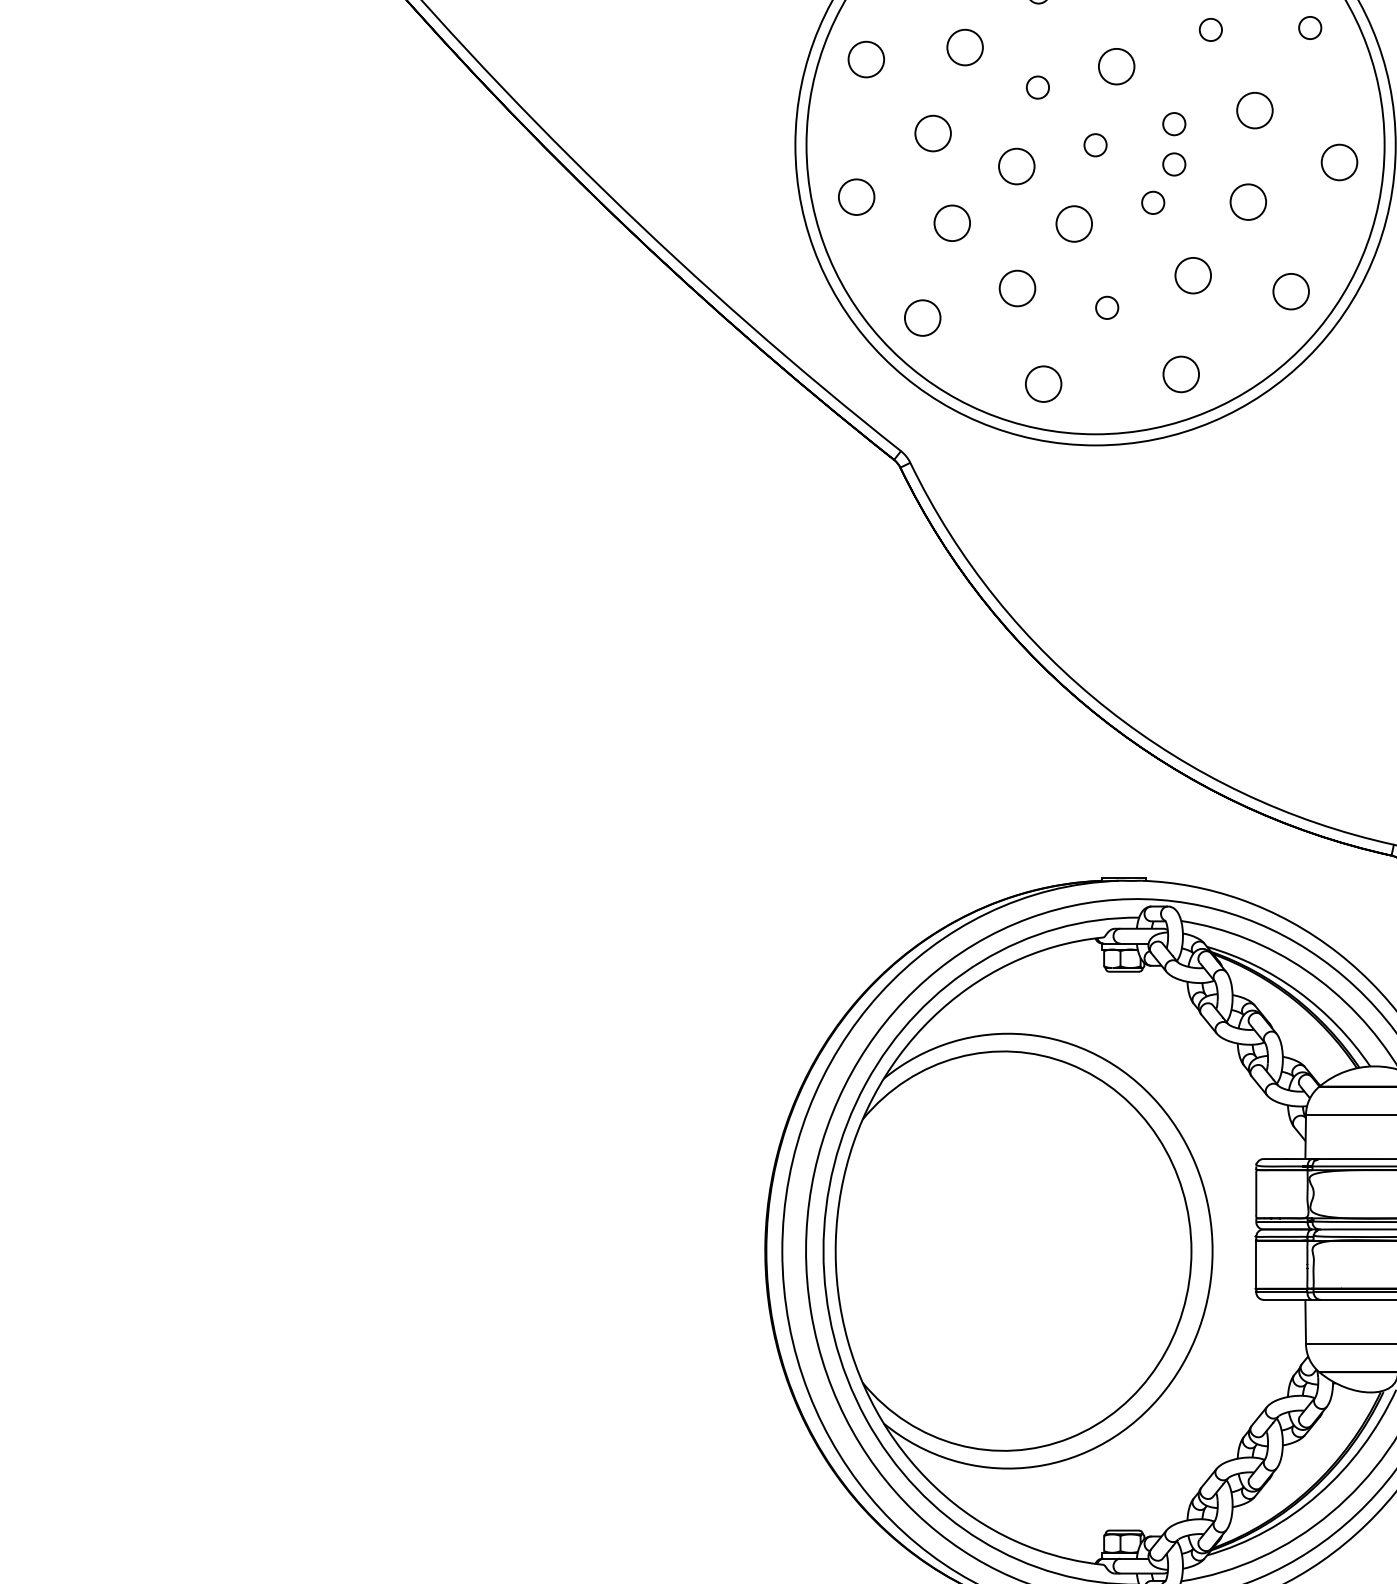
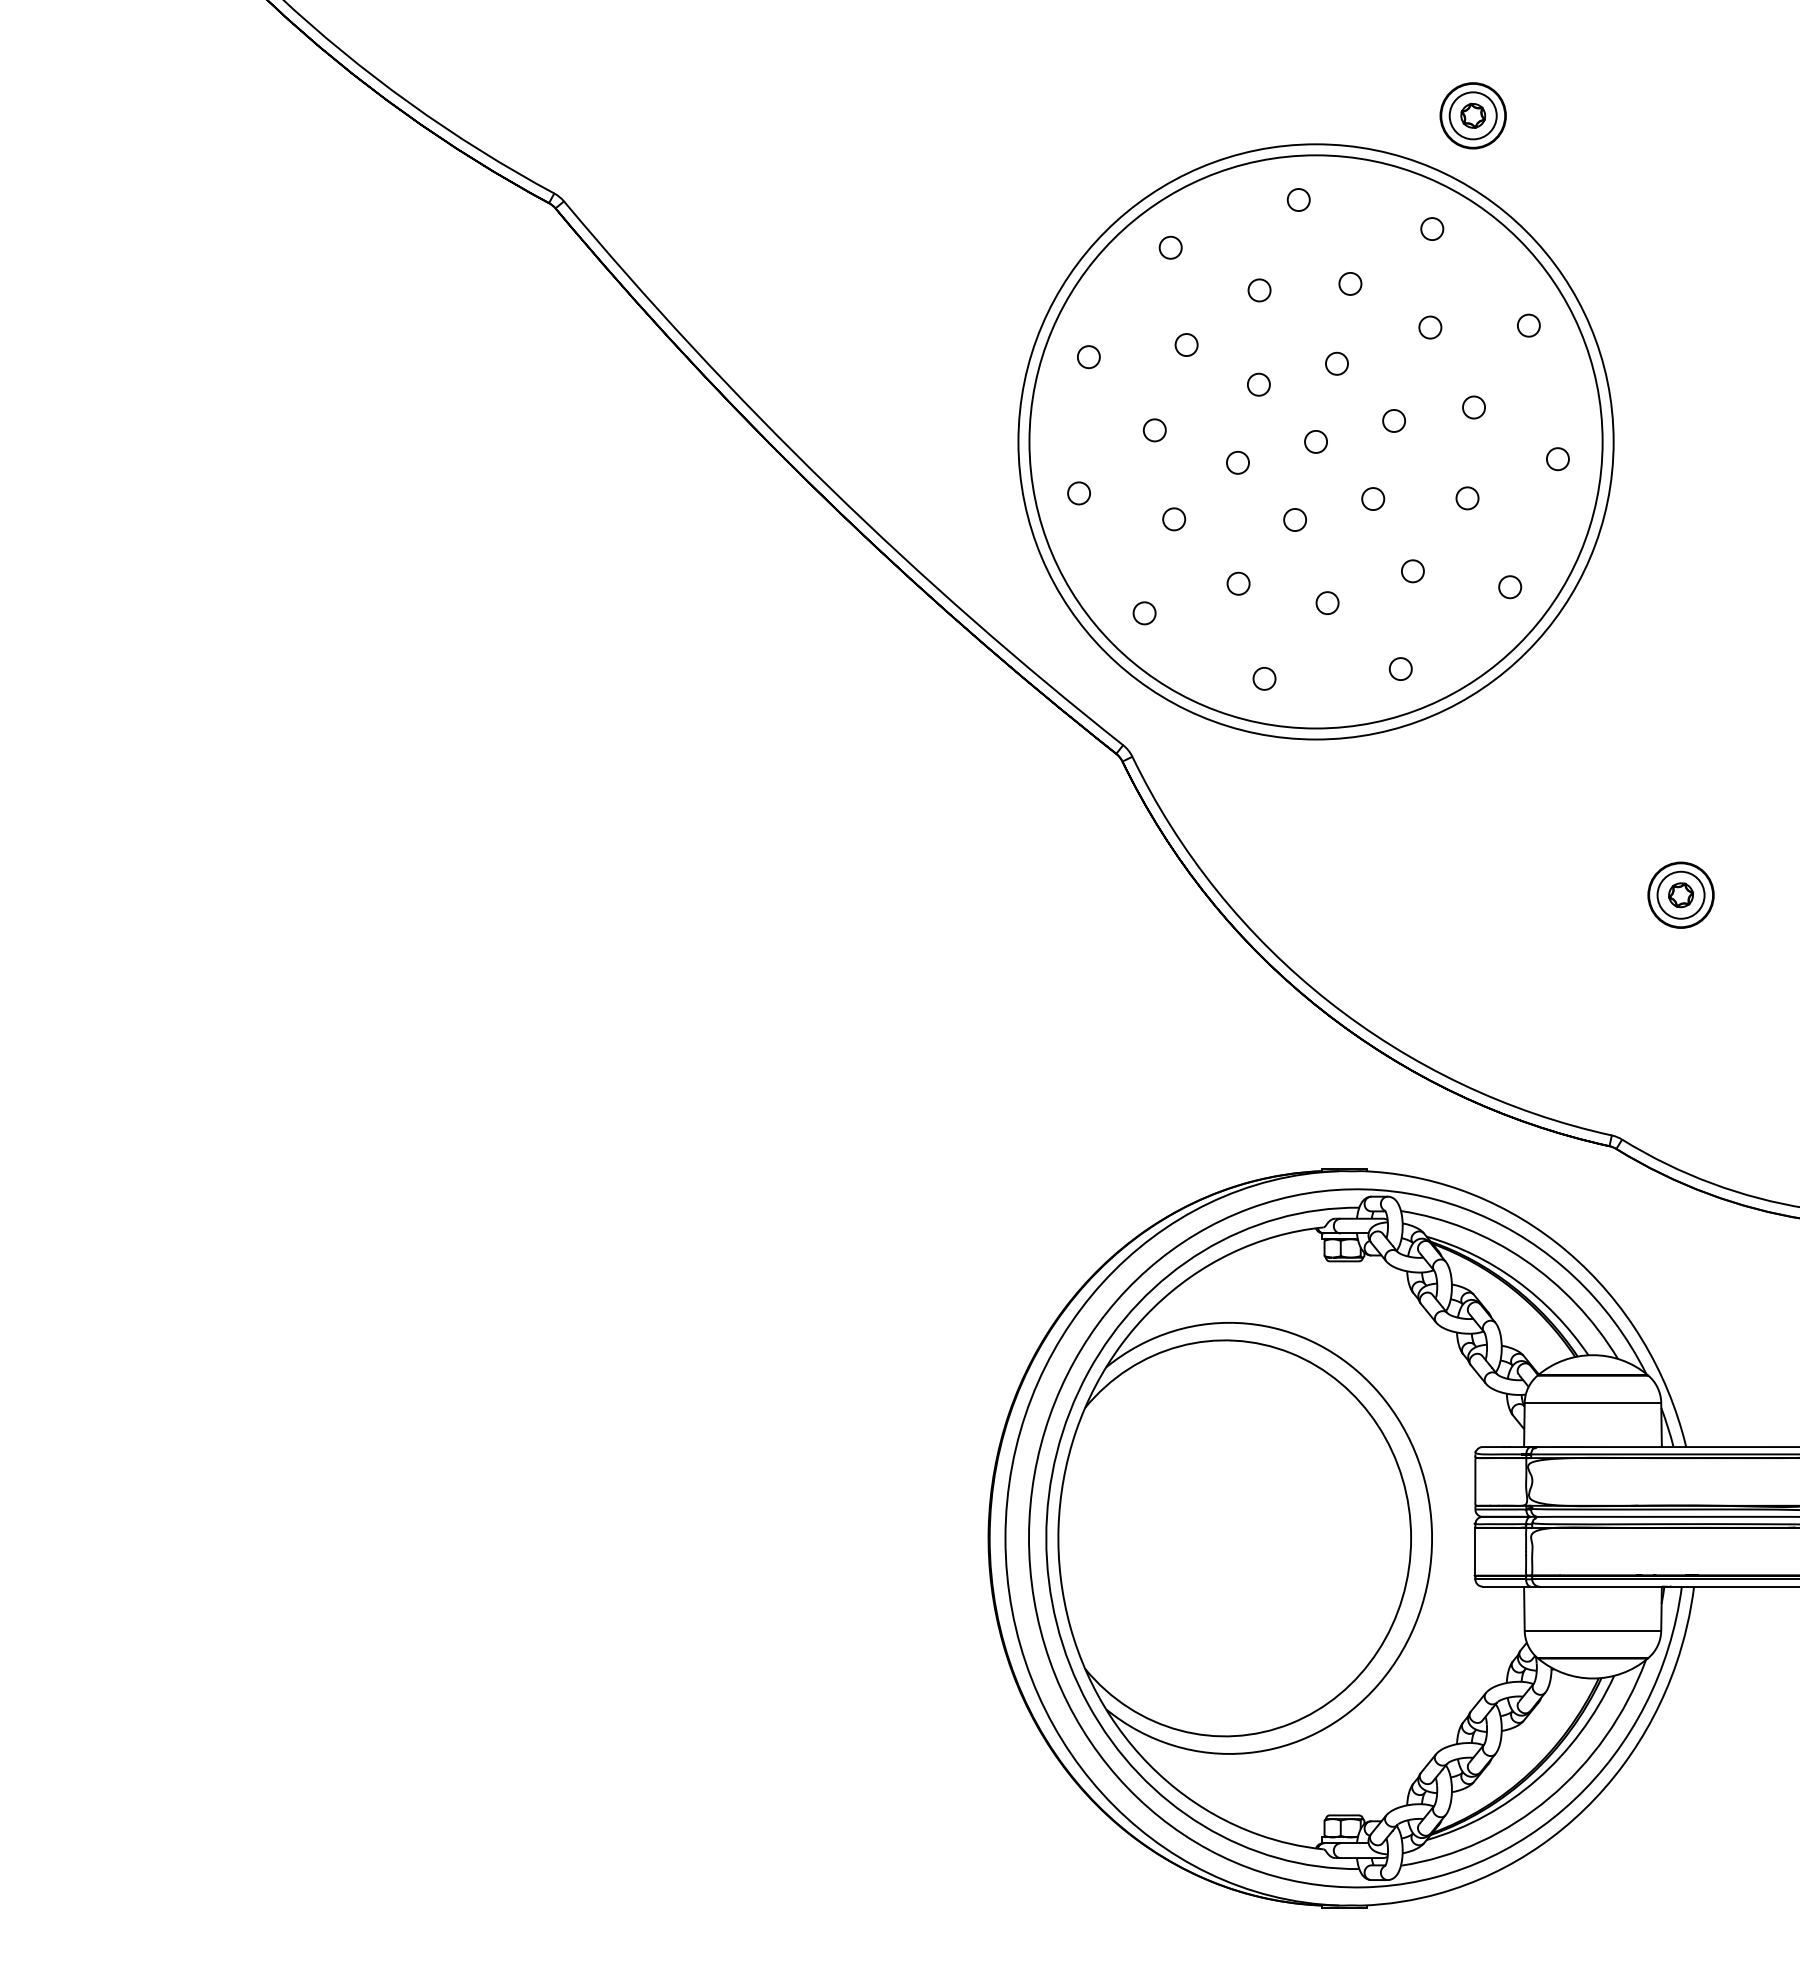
circle: (964, 47) -> (1186, 344), size x0.62
circle: (866, 60) -> (1088, 357), size x0.62
circle: (1116, 66) -> (1336, 363), size x0.62
circle: (1254, 110) -> (1473, 407), size x0.62
circle: (932, 133) -> (1154, 430), size x0.62
circle: (1339, 162) -> (1557, 459), size x0.62
circle: (1173, 164) -> (1393, 460), removed
circle: (1016, 166) -> (1237, 462), size x0.62
circle: (855, 197) -> (1078, 493), size x0.62
circle: (1248, 202) -> (1467, 498), size x0.62
circle: (952, 223) -> (1174, 519), size x0.62
circle: (1074, 223) -> (1295, 519), size x0.62
circle: (1192, 275) -> (1412, 571), size x0.62
circle: (1017, 288) -> (1238, 583), size x0.62
circle: (1291, 292) -> (1510, 587), size x0.62
circle: (922, 318) -> (1144, 613), size x0.62
circle: (1180, 373) -> (1400, 668), size x0.62
circle: (1043, 383) -> (1264, 678), size x0.62

